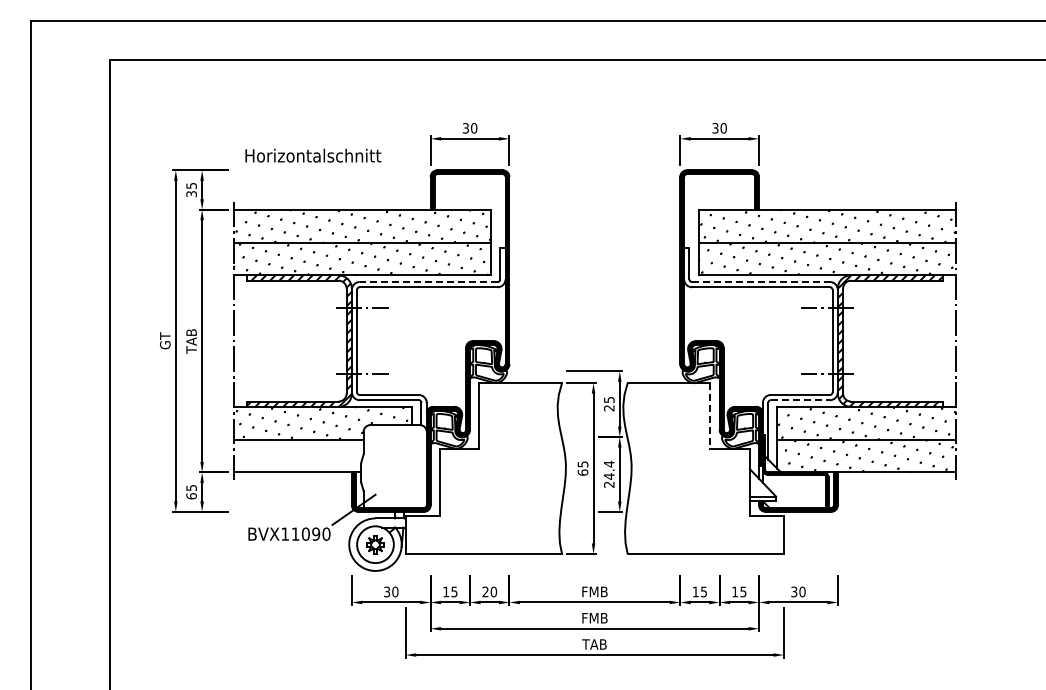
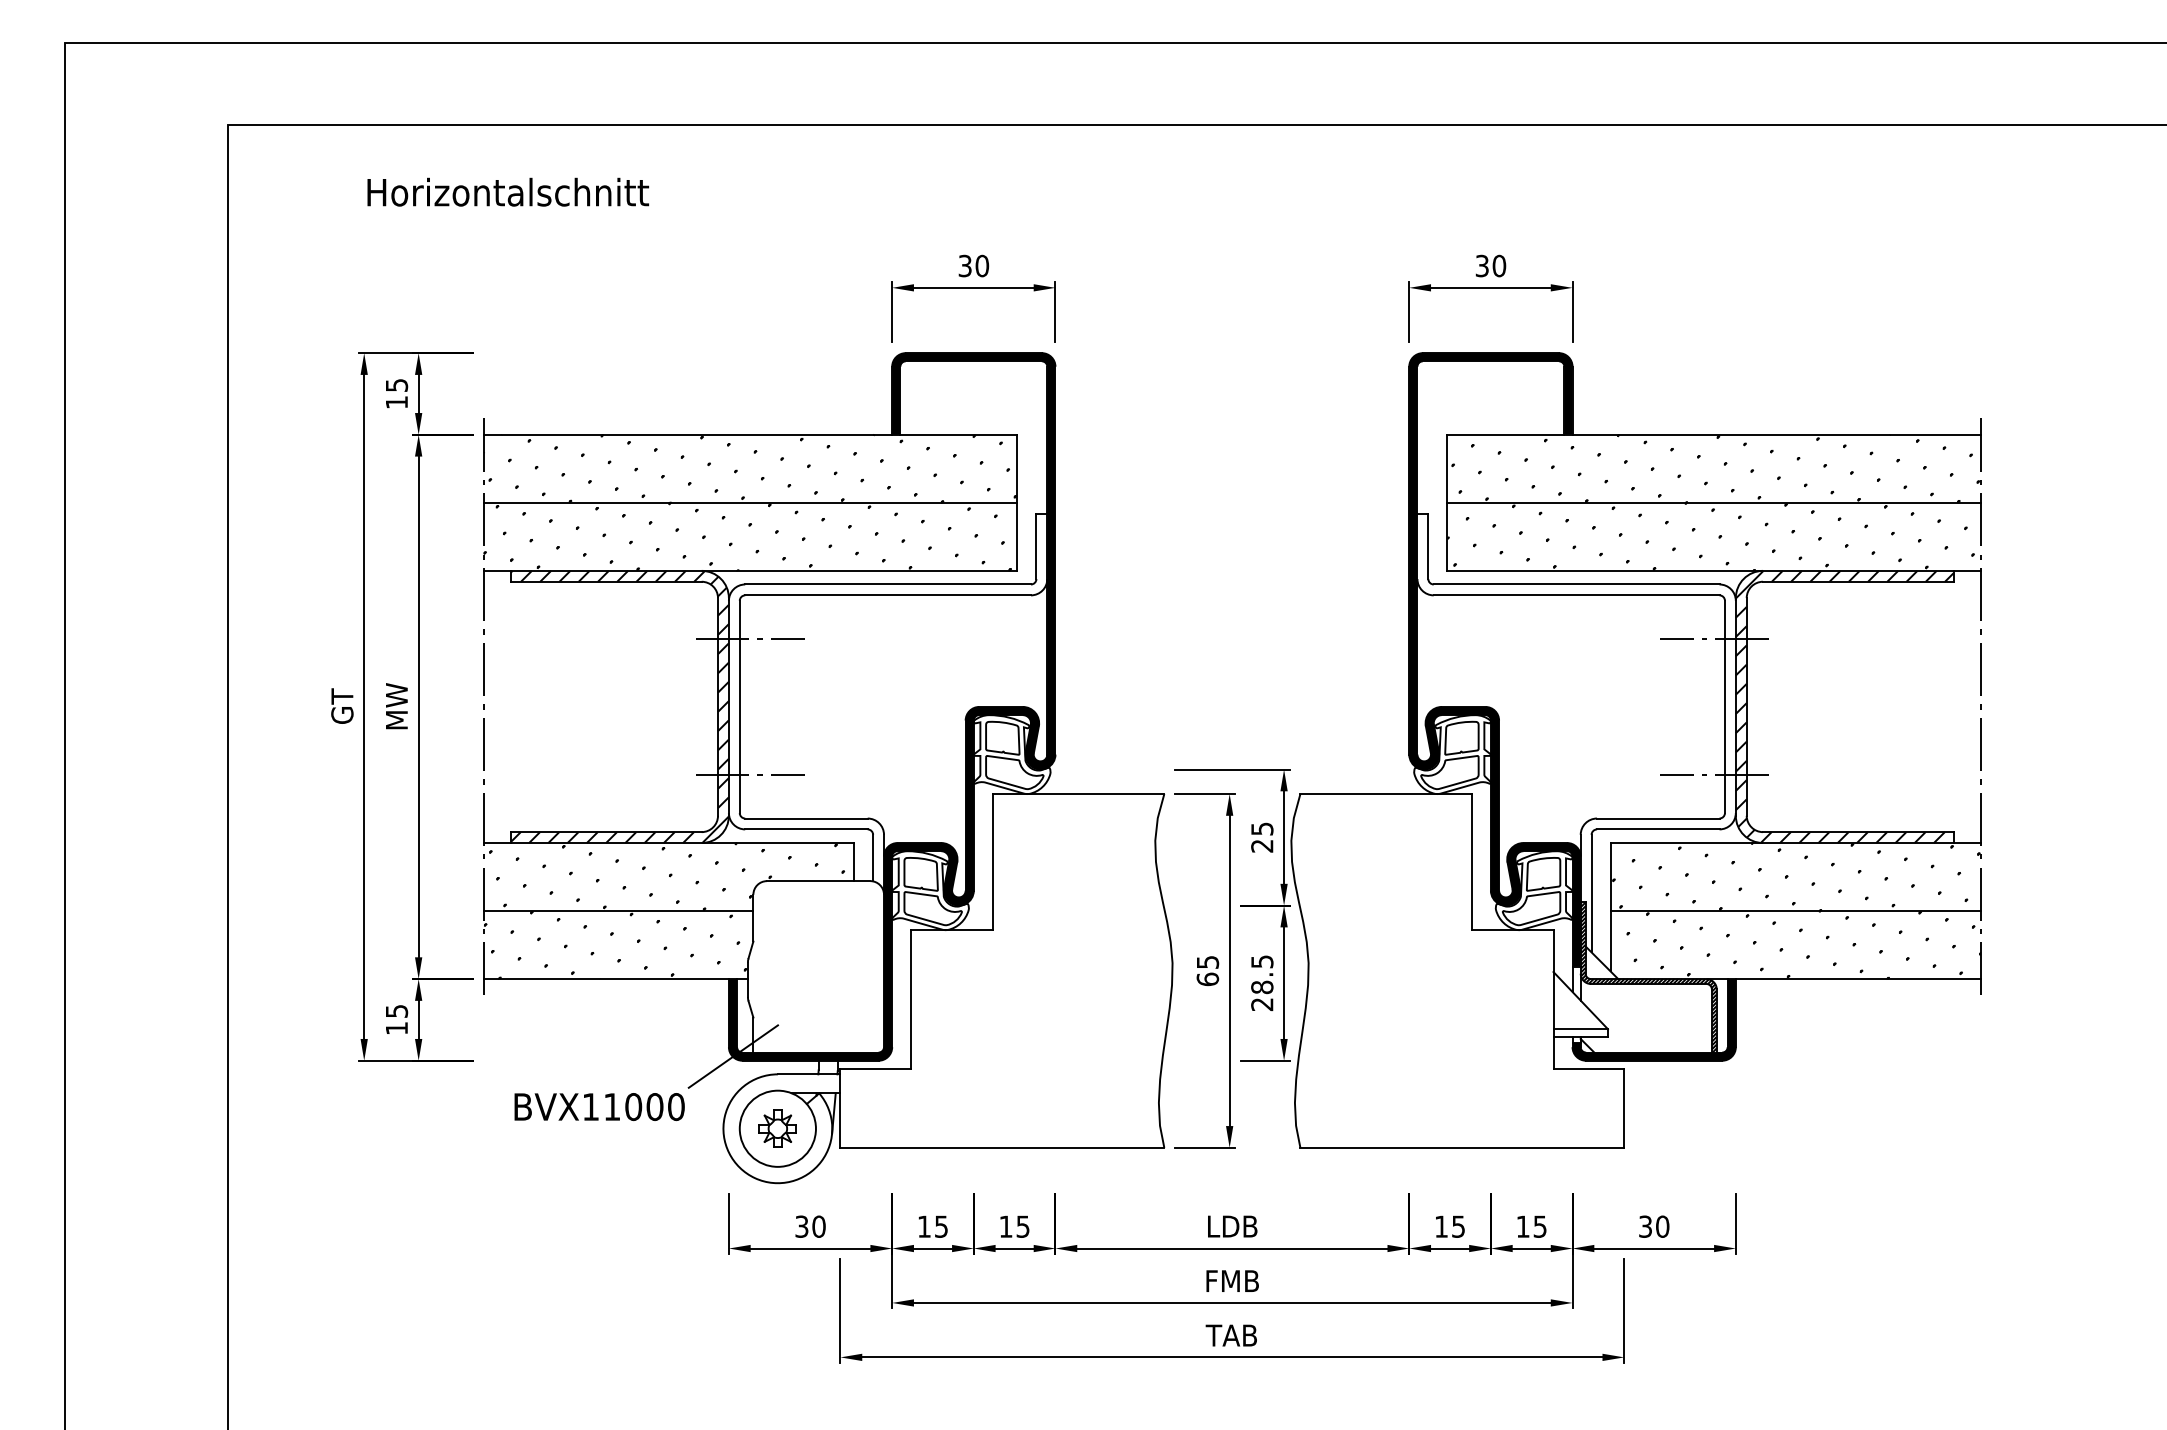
text: (313, 155) -> (508, 191), moved
text: (191, 194) -> (396, 403), 35 -> 15
line: (428, 282) -> (887, 585), dashed -> solid
line: (761, 282) -> (1577, 585), dashed -> solid
text: (191, 341) -> (396, 707), TAB -> MW
line: (800, 400) -> (1658, 829), dashed -> solid
line: (710, 415) -> (1472, 861), dashed -> solid
hatch: (296, 455) -> (614, 943), added
text: (608, 469) -> (1260, 972), 24.4 -> 28.5
text: (191, 496) -> (396, 1028), 65 -> 15
text: (315, 533) -> (653, 1105), BVX11090 -> BVX11000
text: (489, 591) -> (1014, 1225), 20 -> 15
text: (594, 591) -> (1231, 1225), FMB -> LDB

